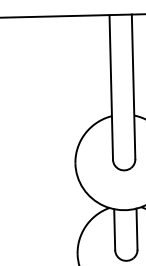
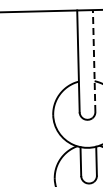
line: (134, 87) -> (94, 61), solid -> dashed

